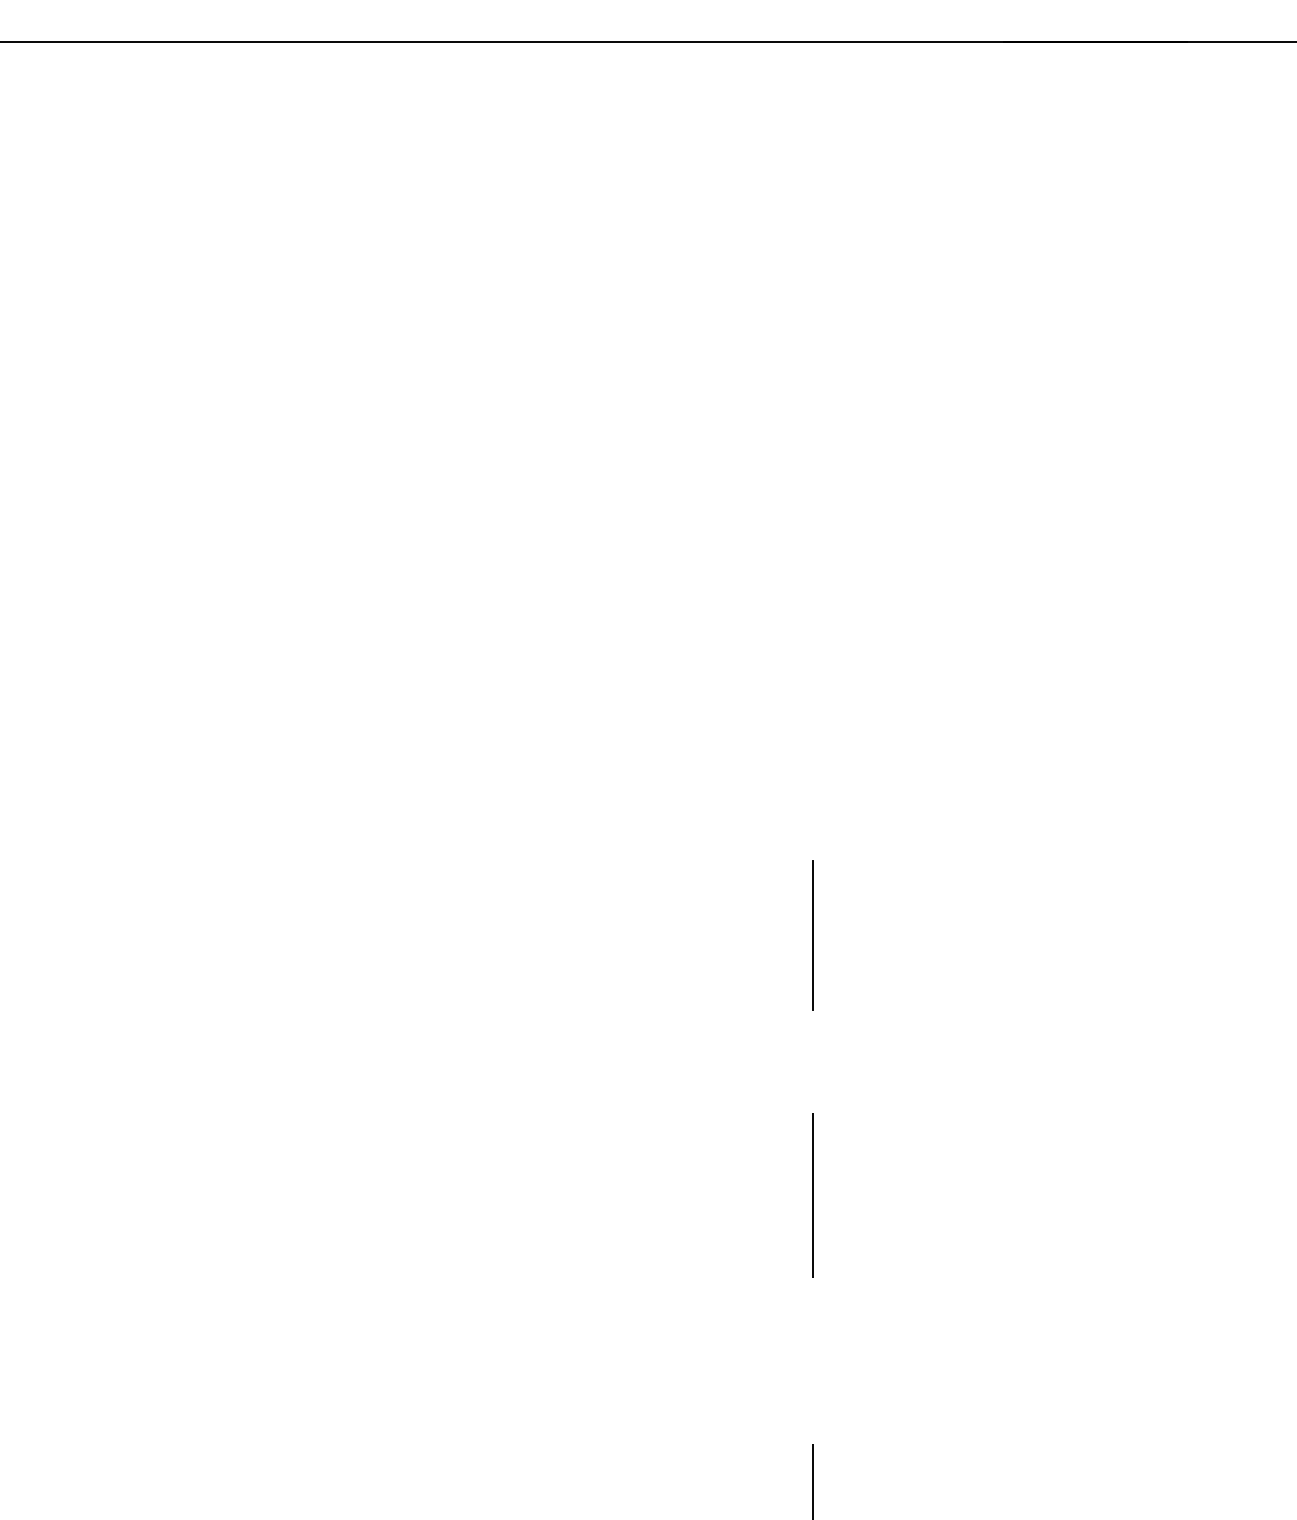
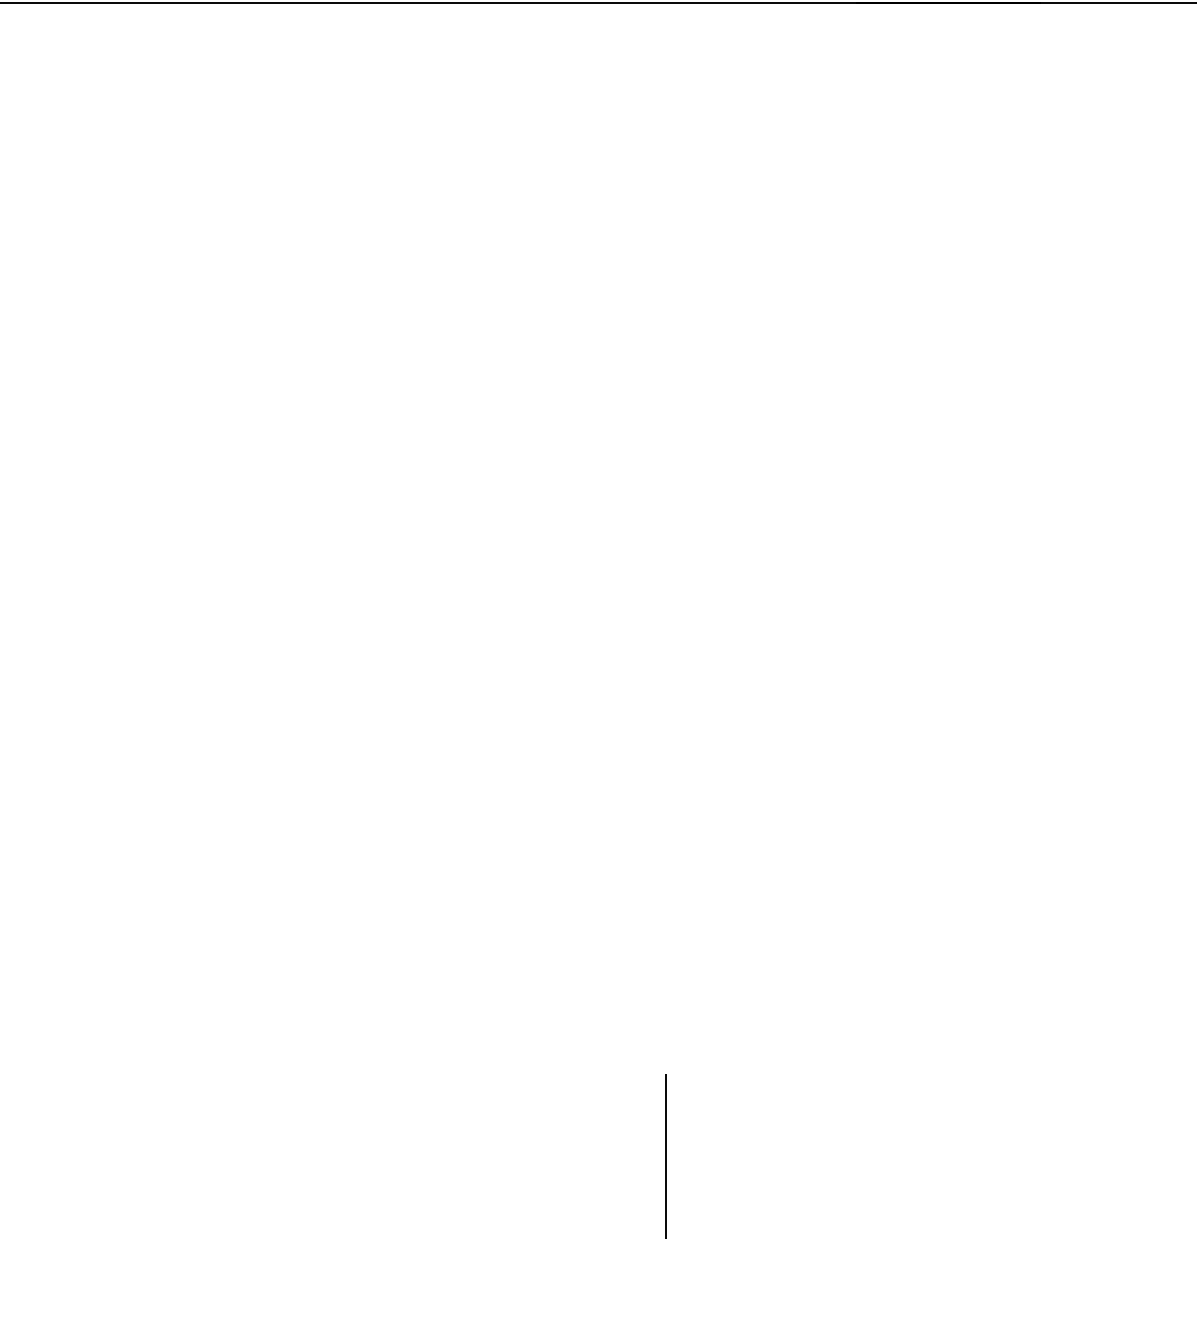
line: (812, 935) -> (665, 896), removed

